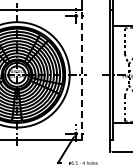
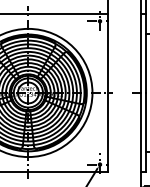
line: (82, 74) -> (107, 92), dashed -> solid

